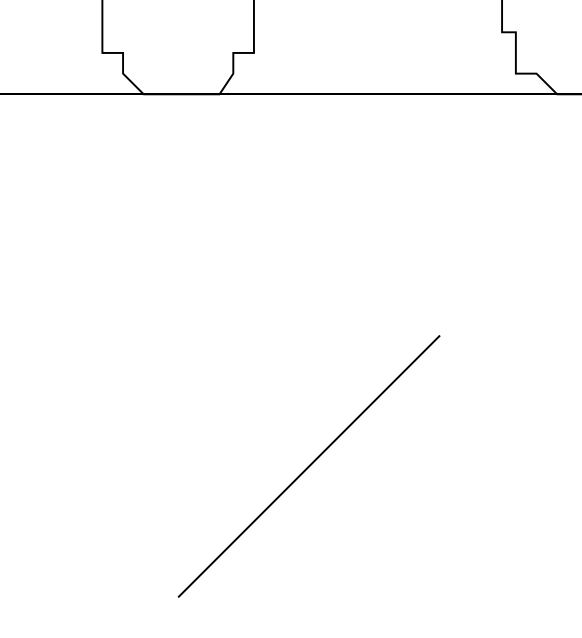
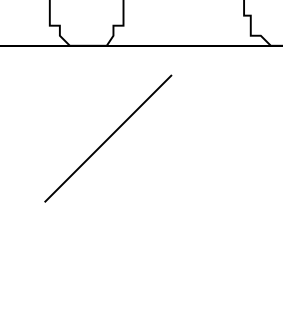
line: (309, 466) -> (108, 138), moved

